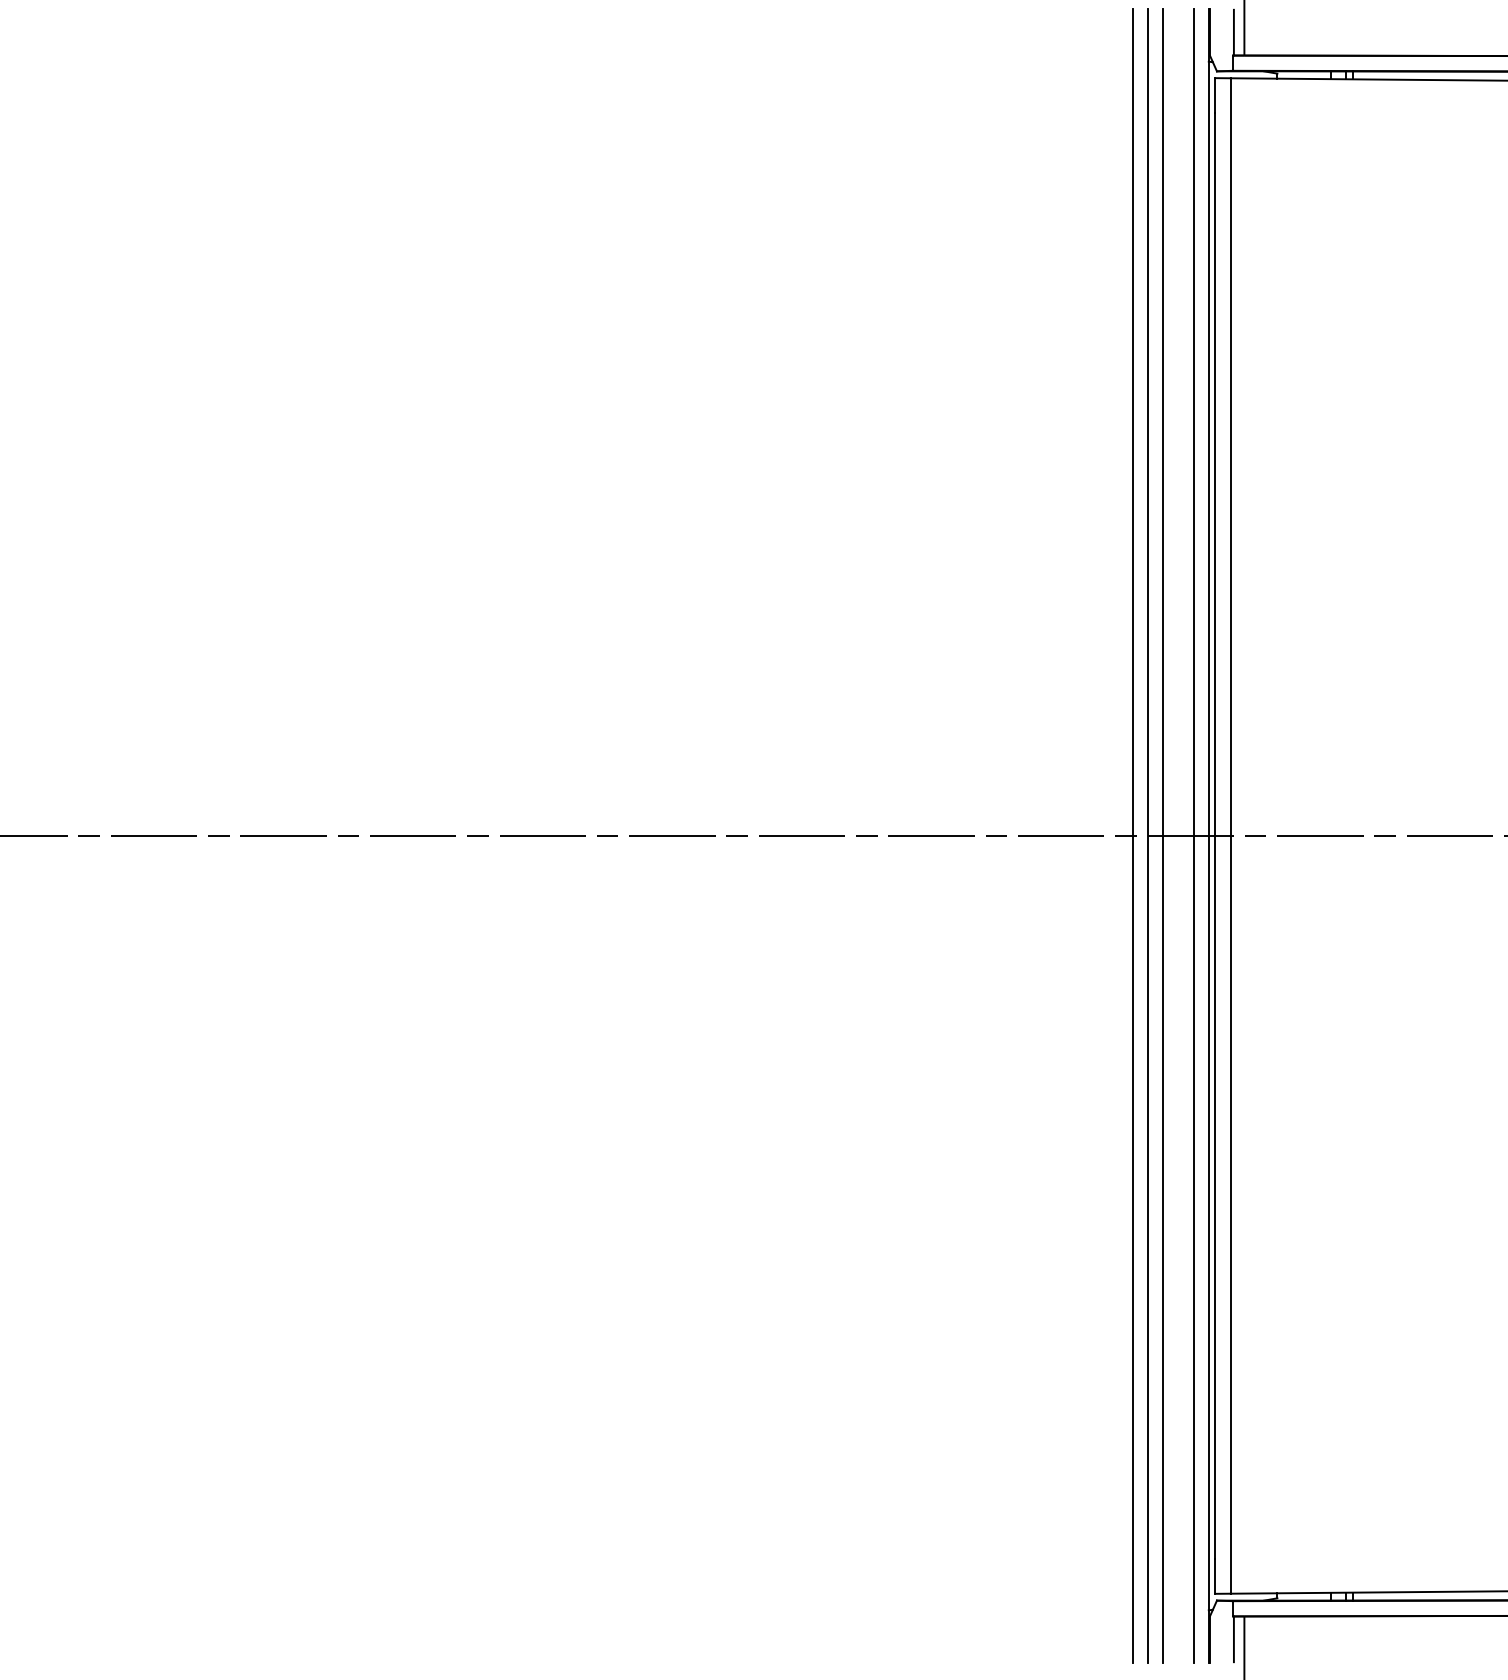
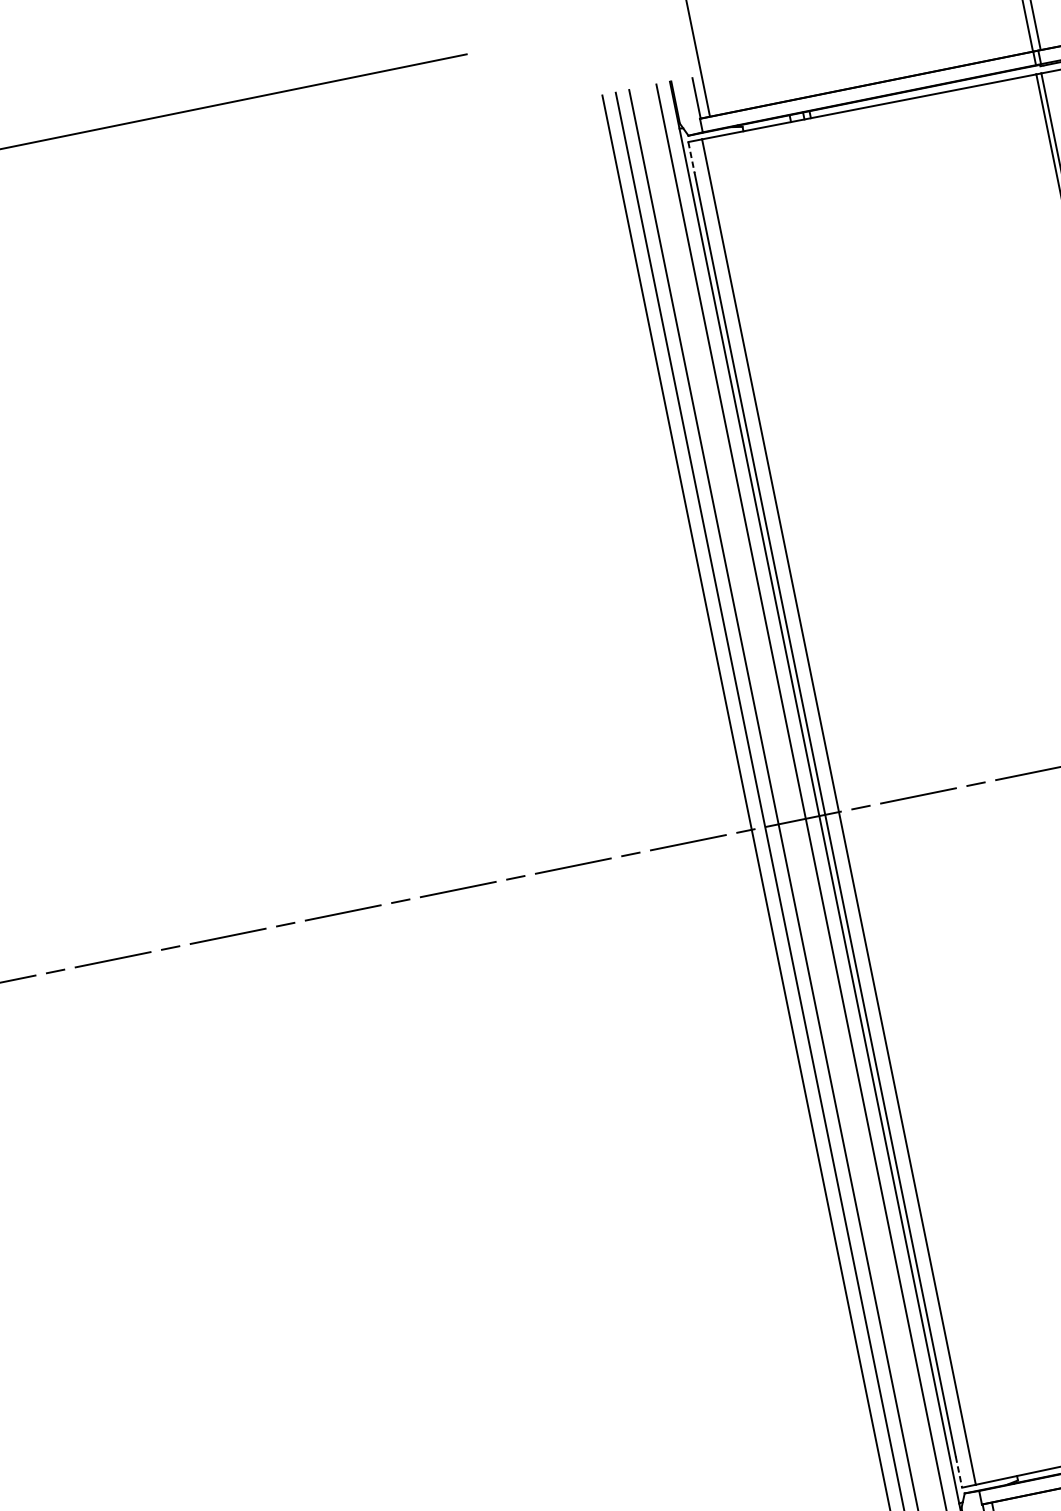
line: (1215, 95) -> (691, 157), solid -> dashed
line: (1215, 1576) -> (959, 1472), solid -> dashed

